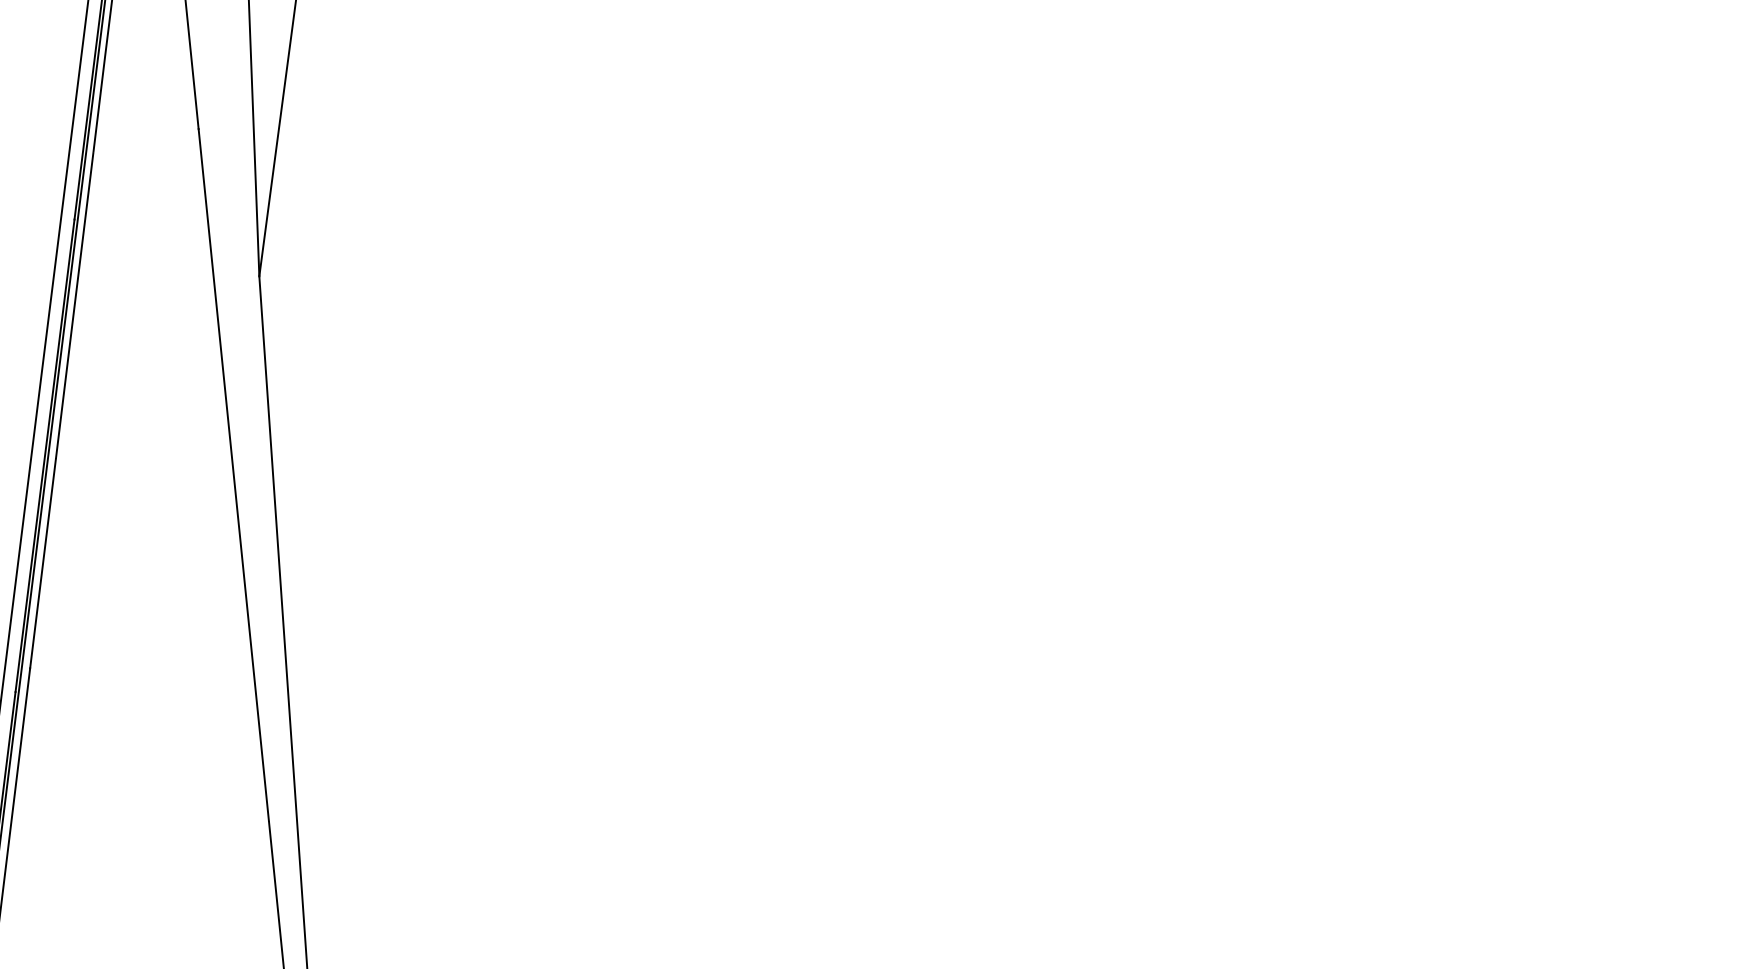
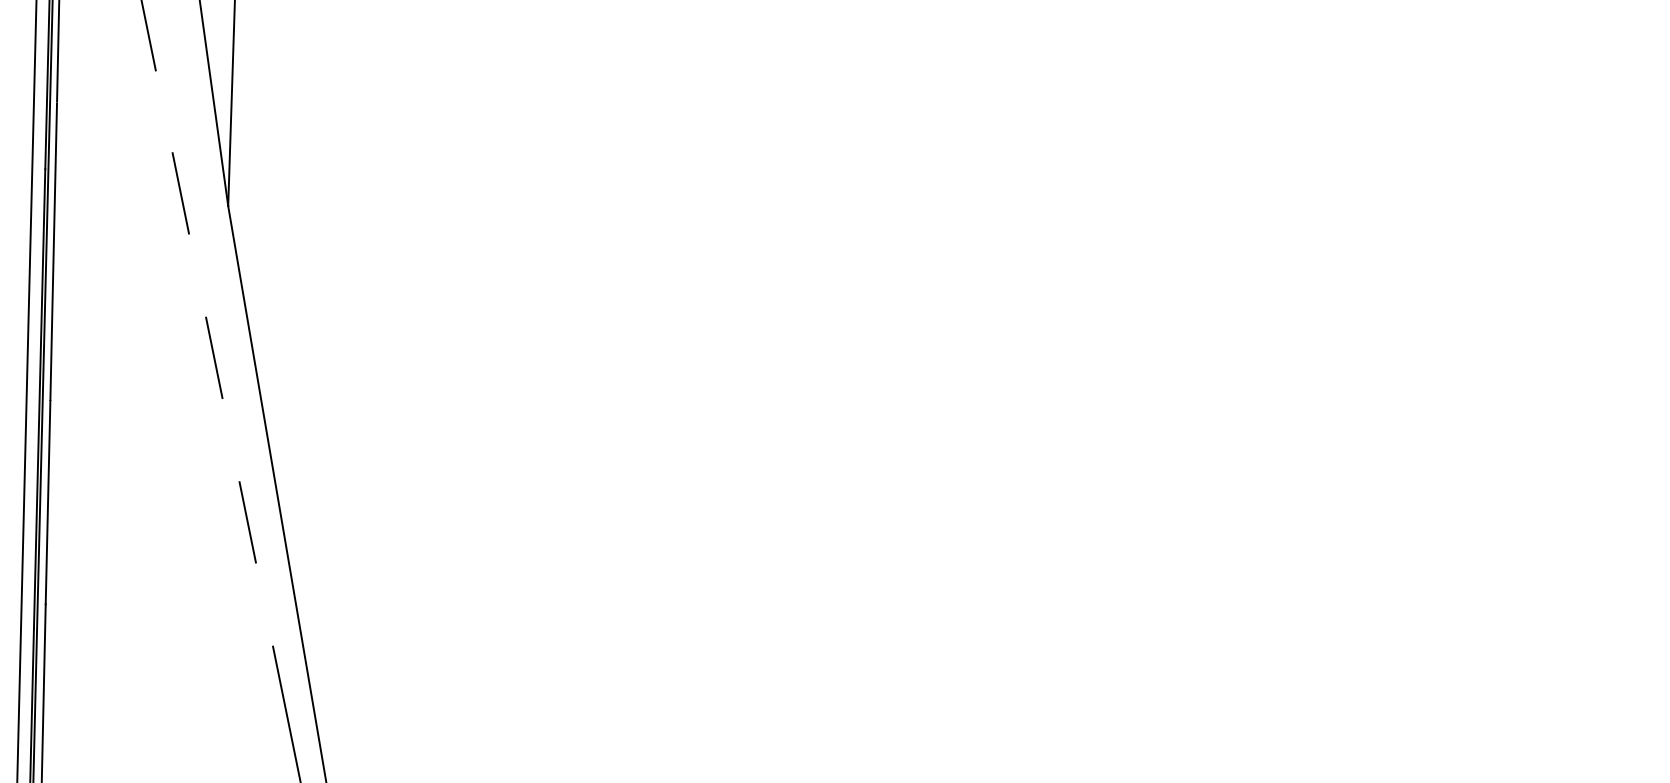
line: (233, 474) -> (222, 398), solid -> dashed

